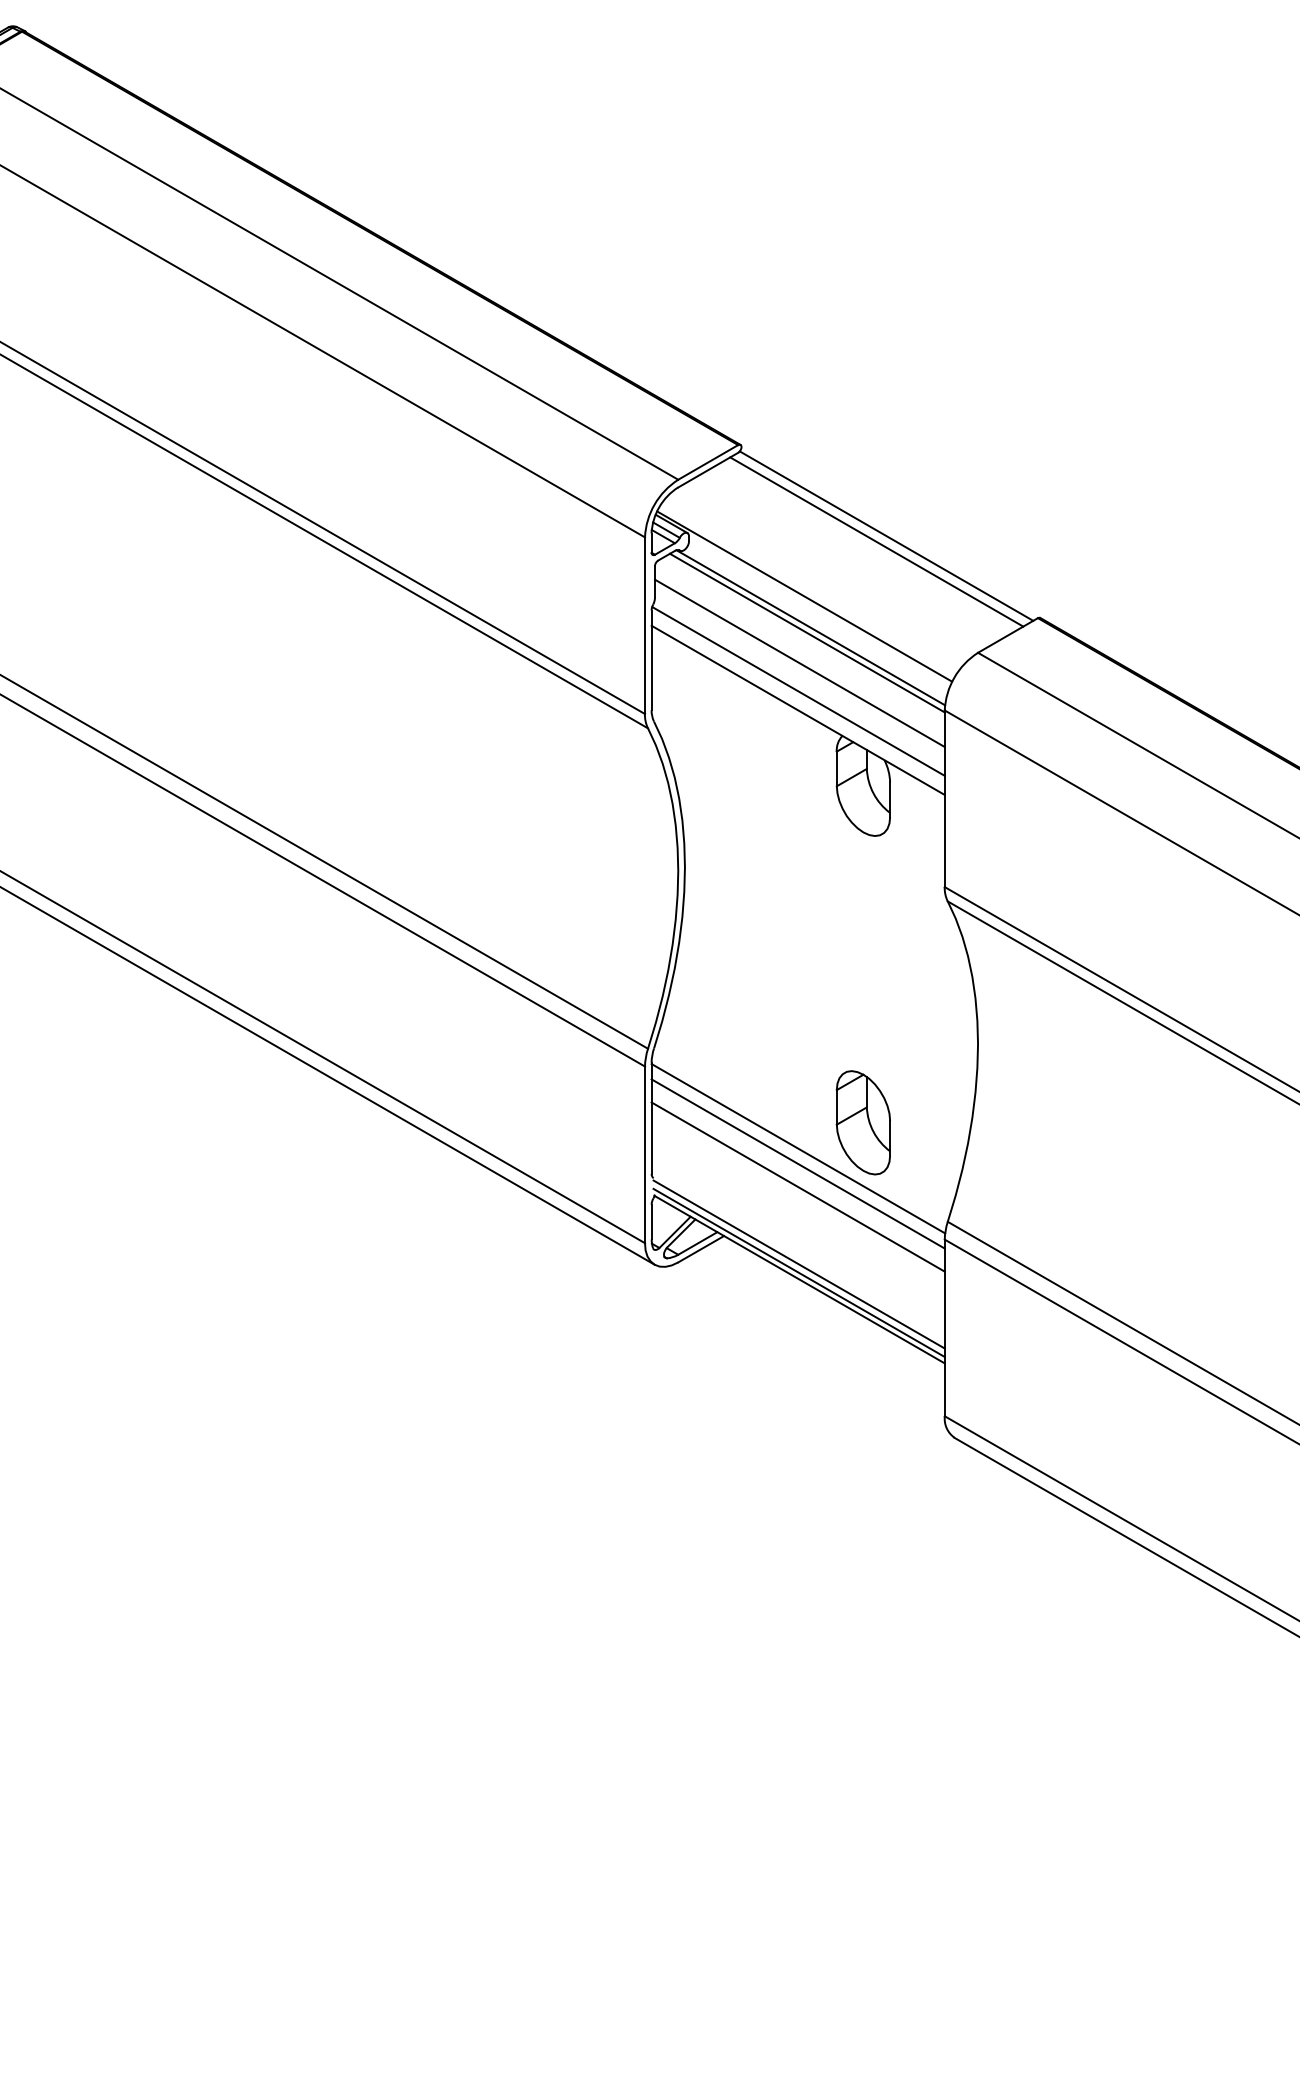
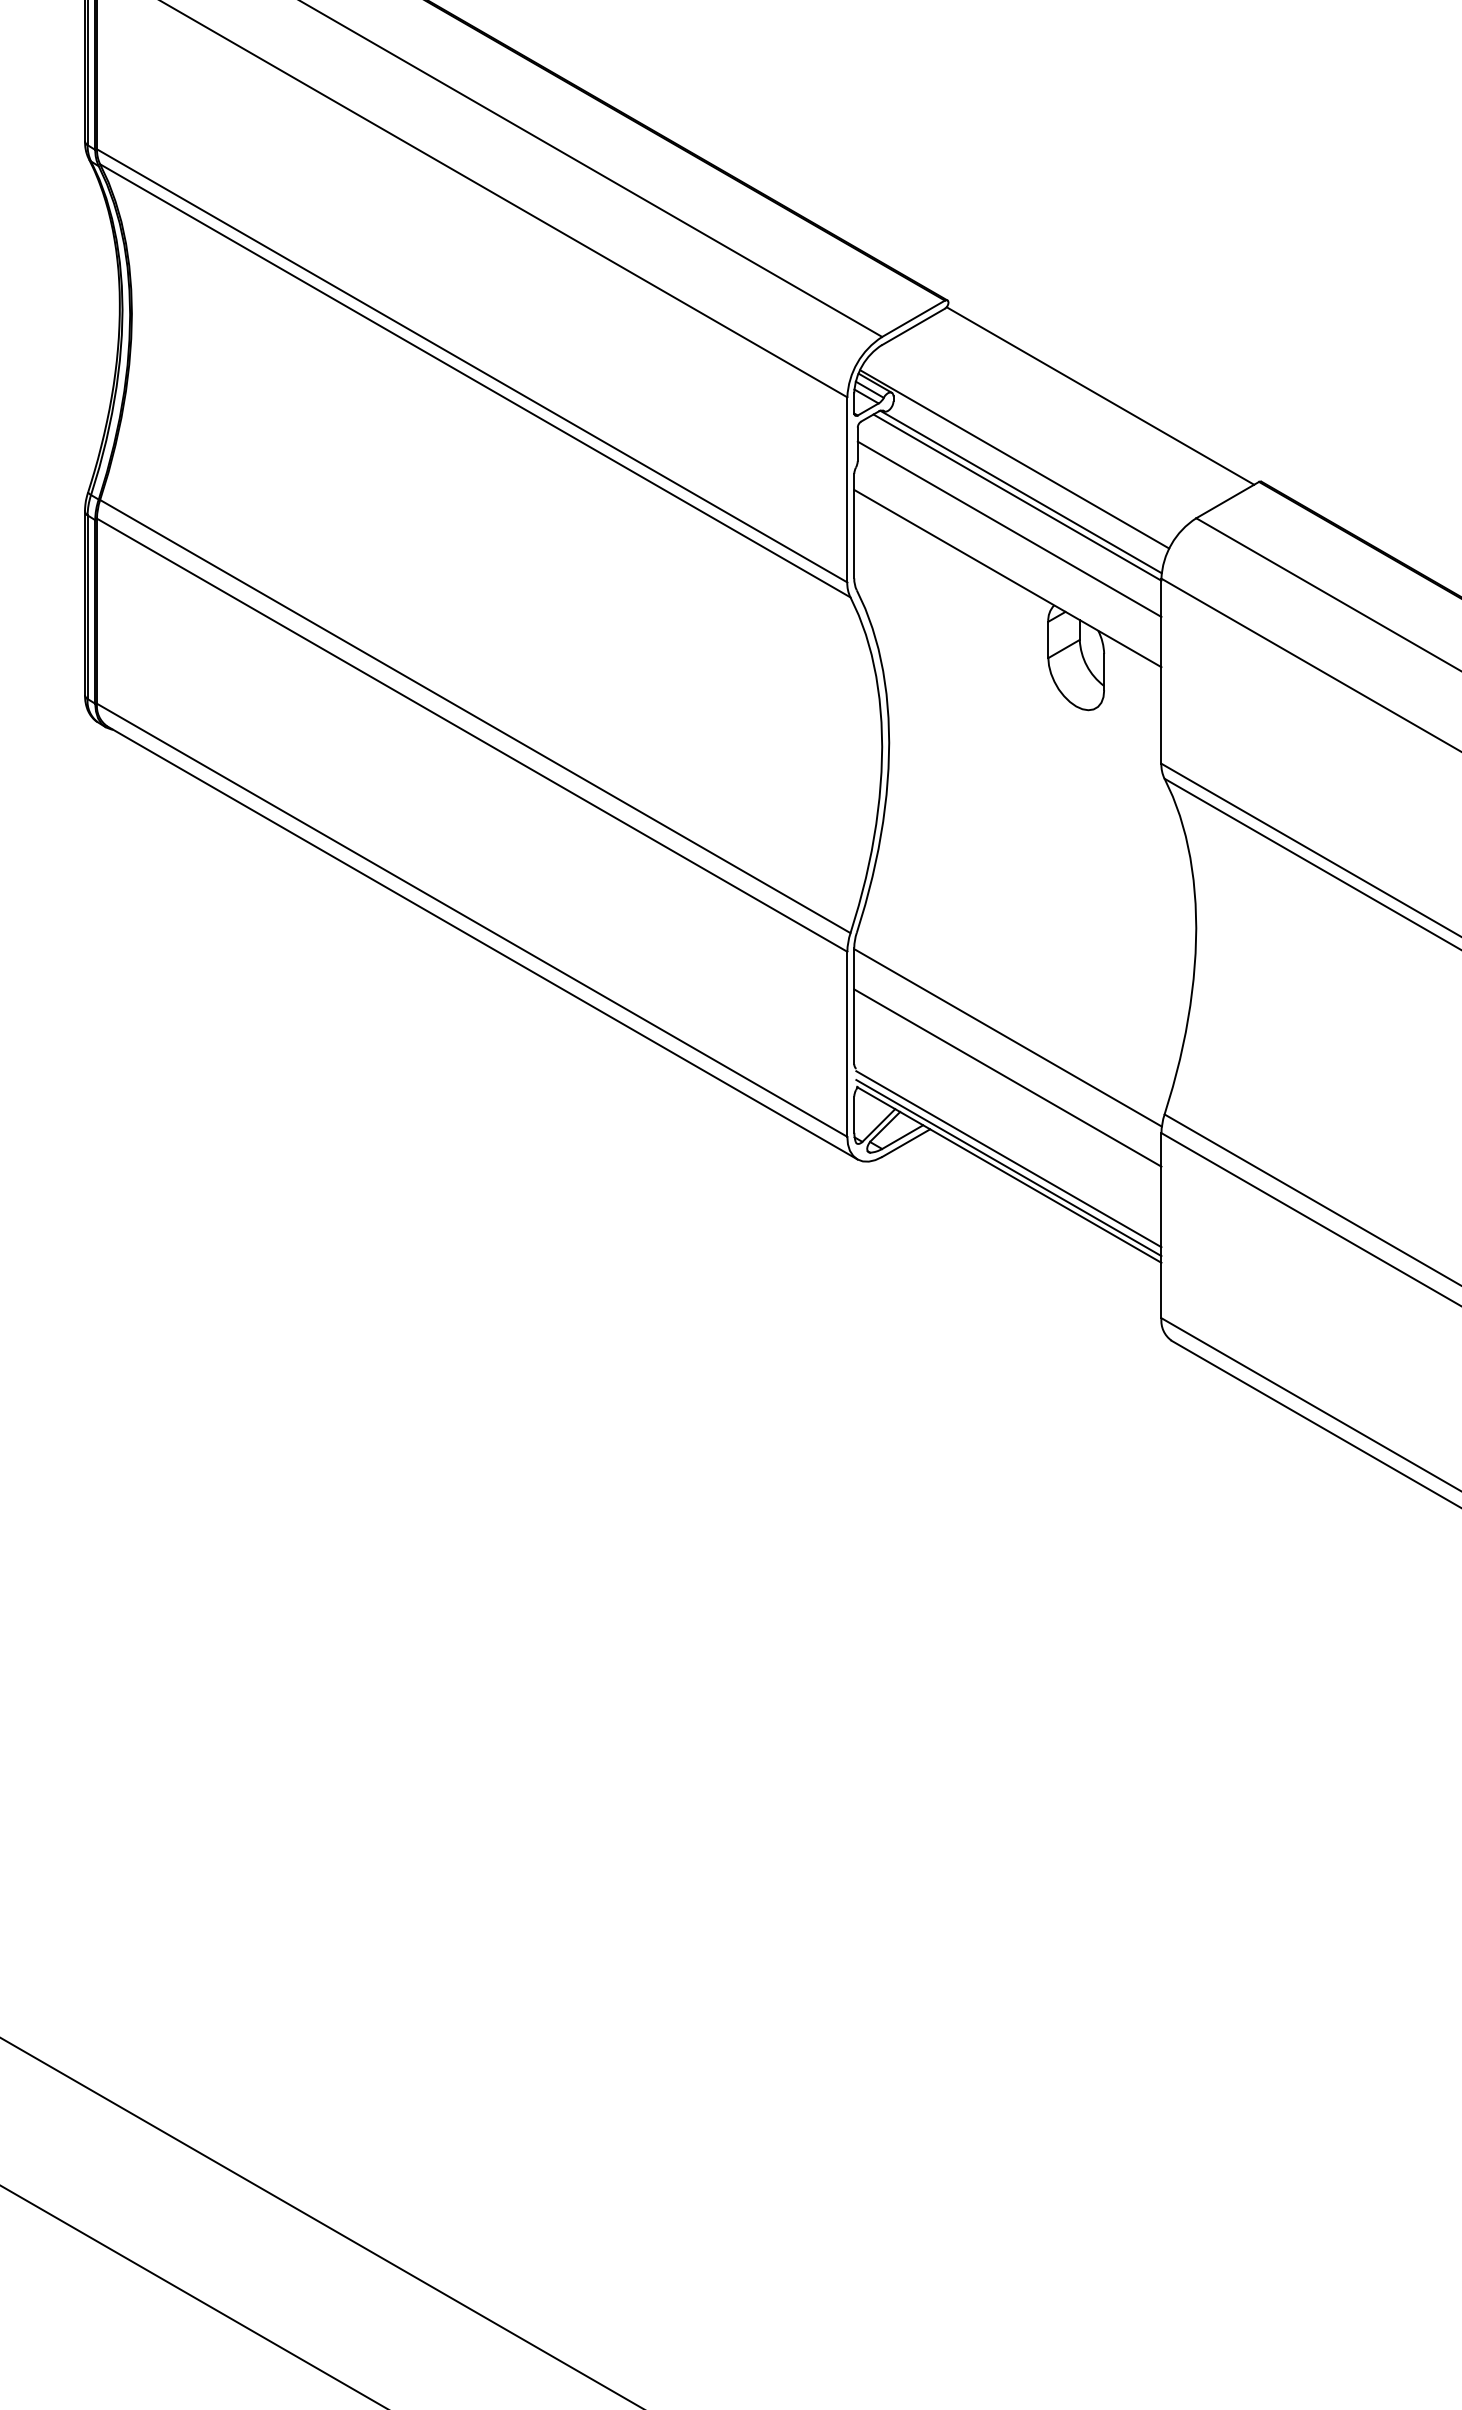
line: (876, 541) -> (1089, 401), removed
line: (797, 691) -> (1007, 558), removed
part: (862, 1122) -> (1075, 1010), removed
line: (797, 1163) -> (1007, 1053), removed

